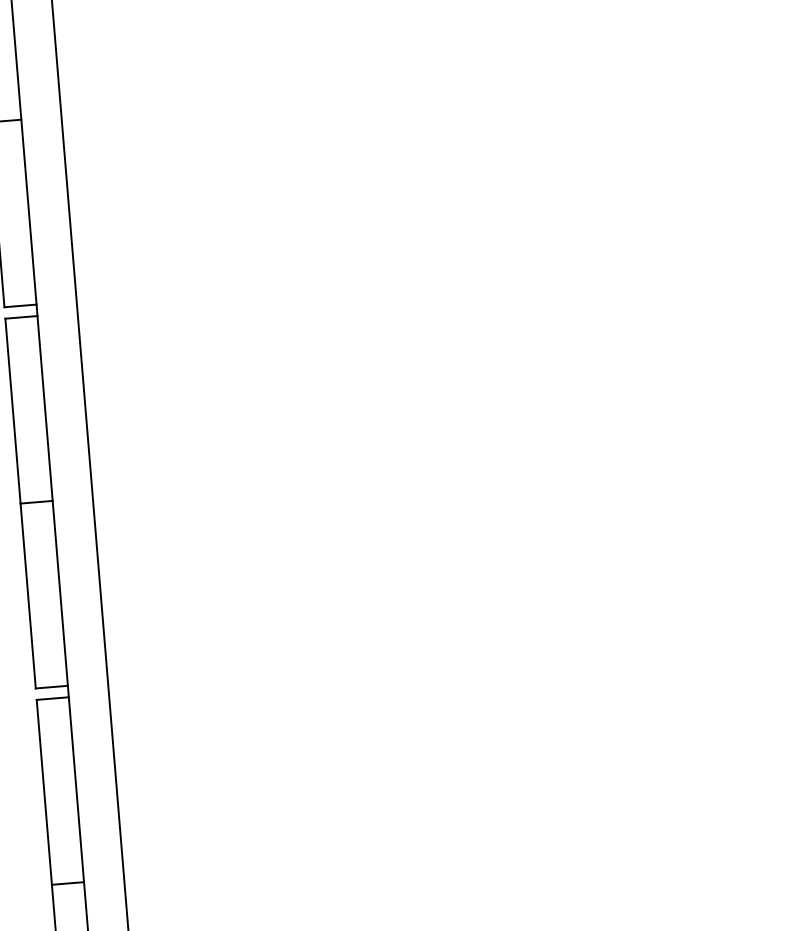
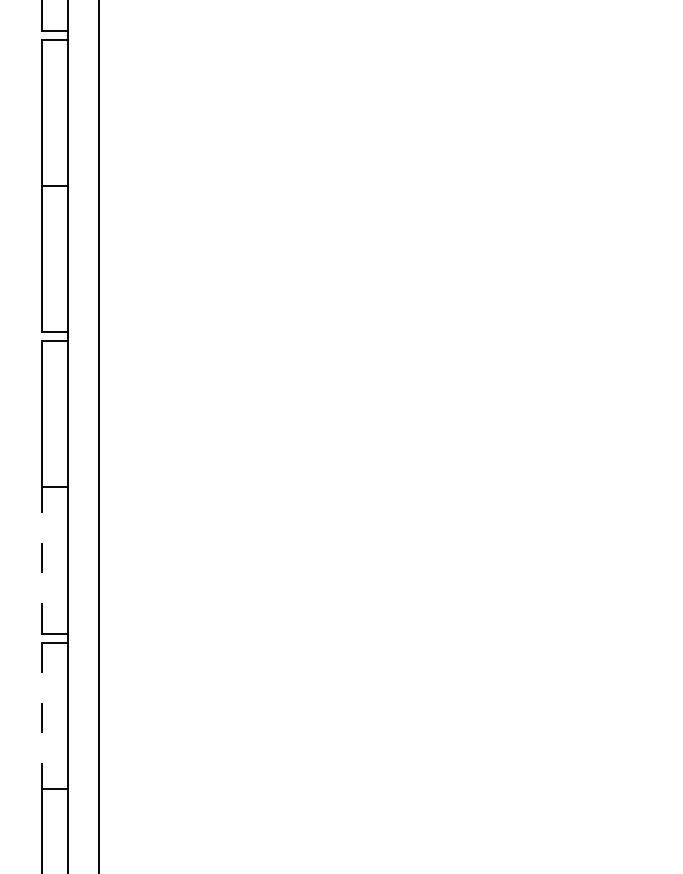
line: (28, 594) -> (42, 559), solid -> dashed
line: (44, 793) -> (42, 716), solid -> dashed

